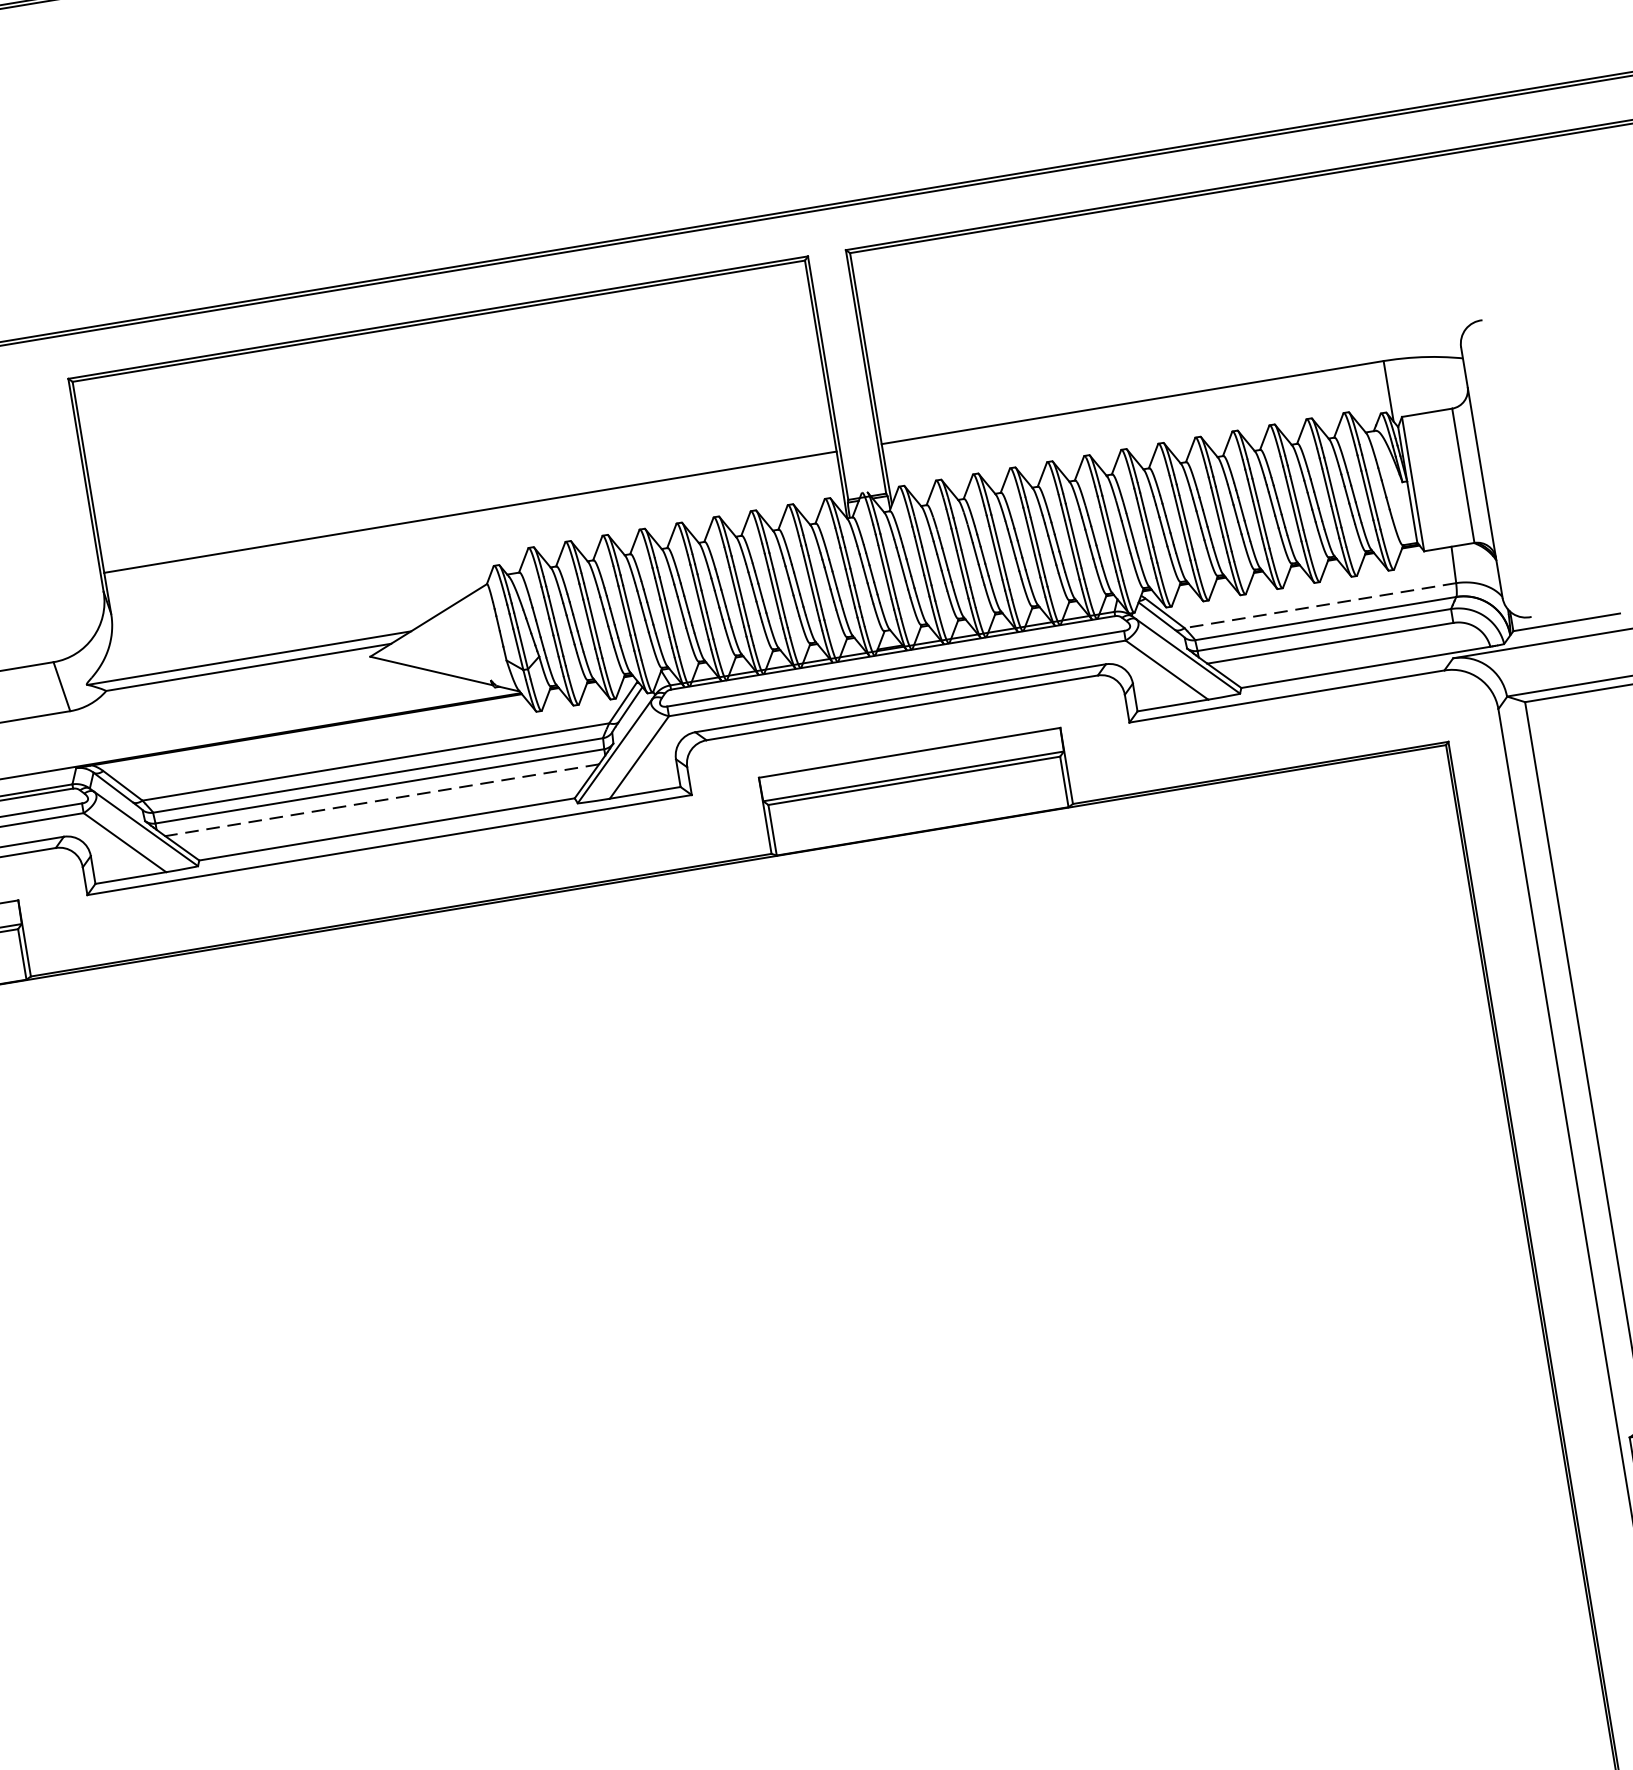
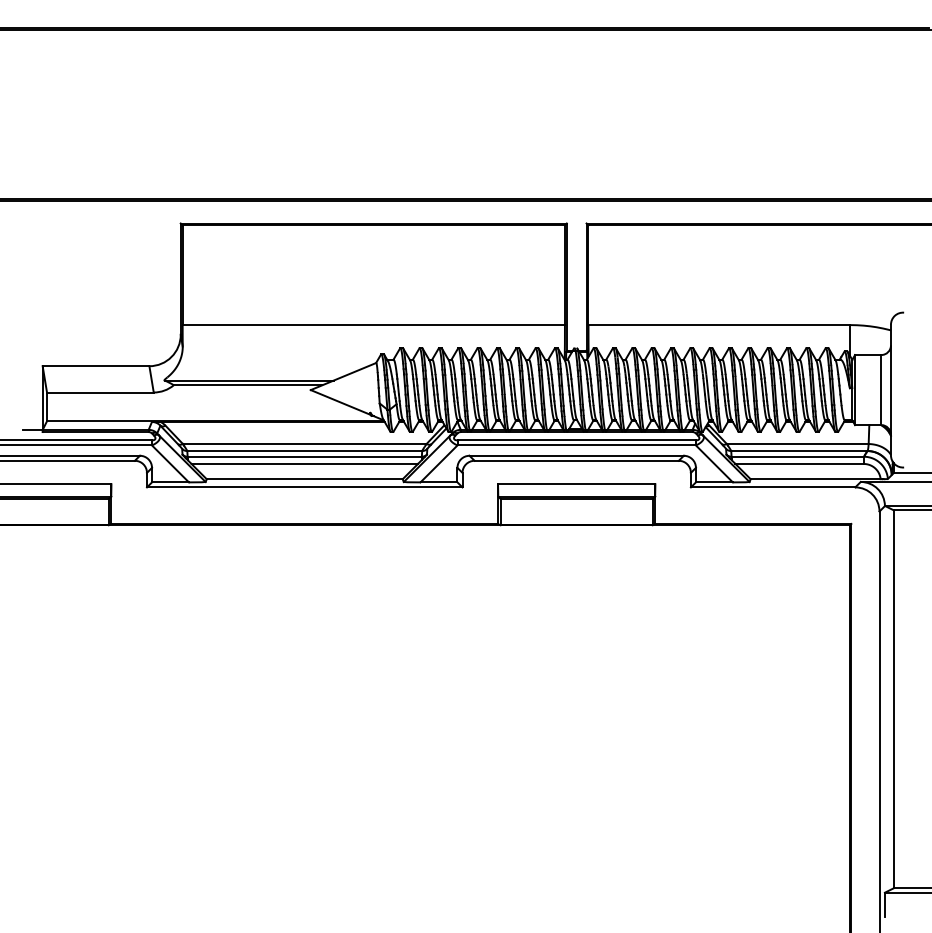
line: (1320, 606) -> (797, 444), dashed -> solid
line: (381, 799) -> (304, 463), dashed -> solid

